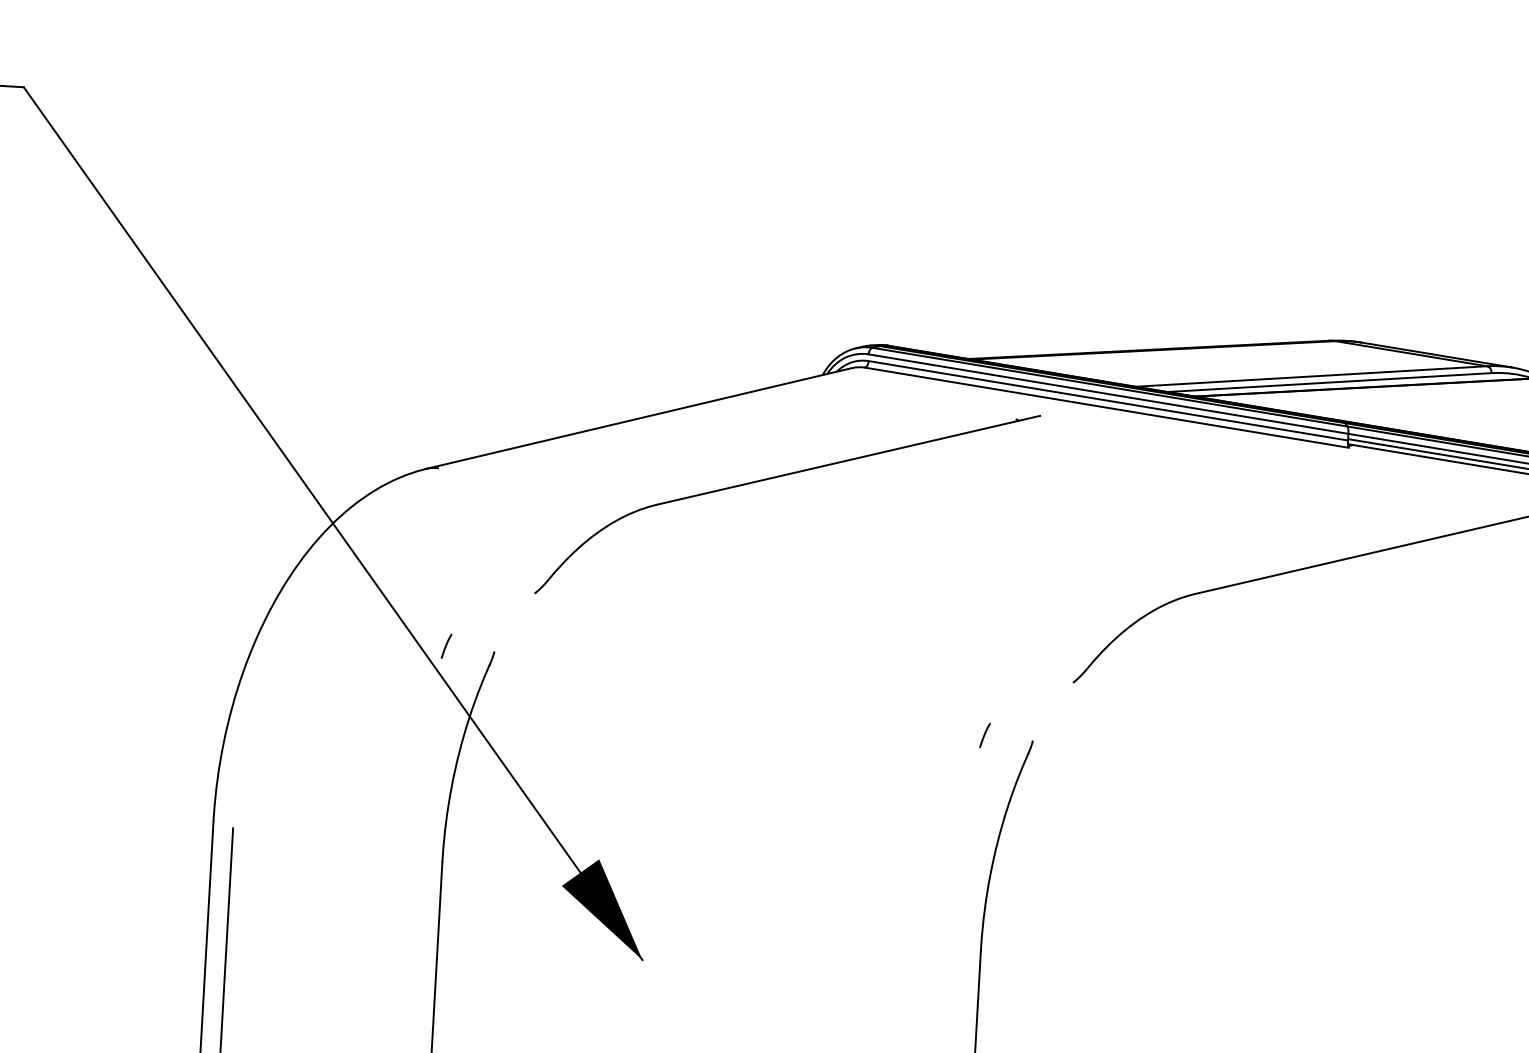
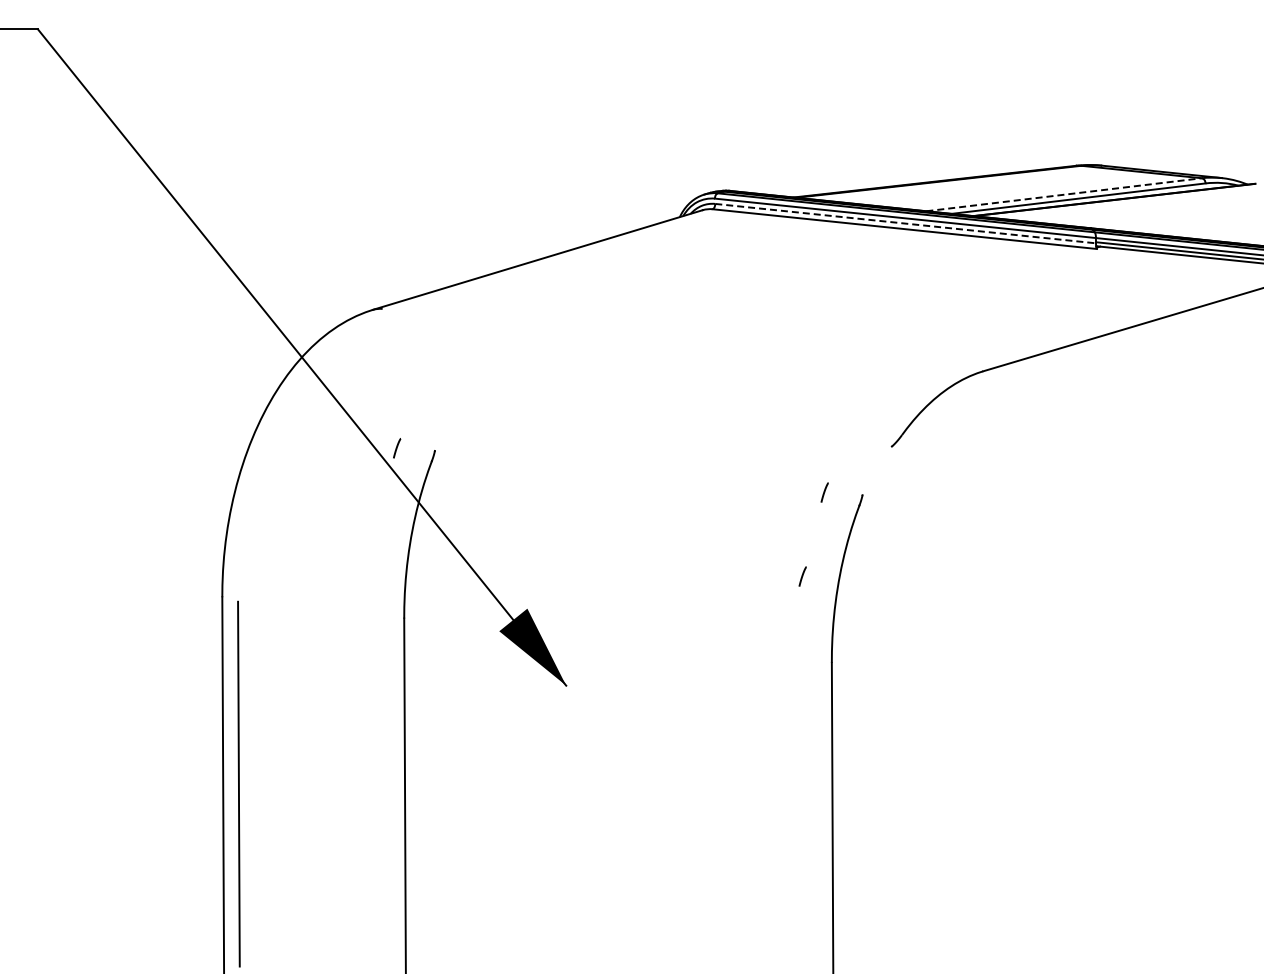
line: (1311, 376) -> (1064, 194), solid -> dashed
line: (1109, 400) -> (906, 223), solid -> dashed
part: (781, 477) -> (652, 299), removed
line: (950, 839) -> (802, 576), added

